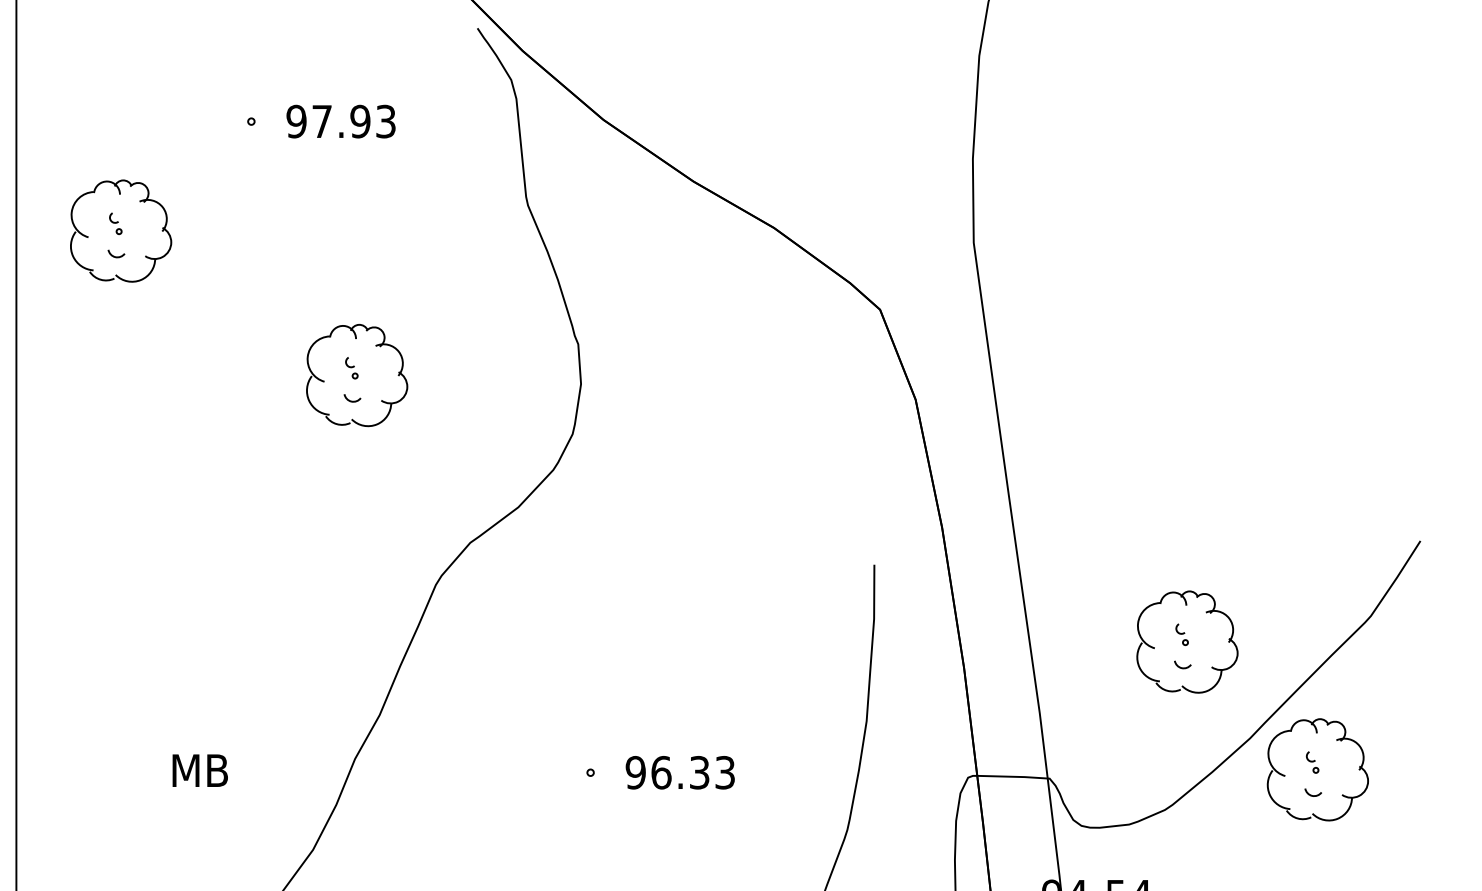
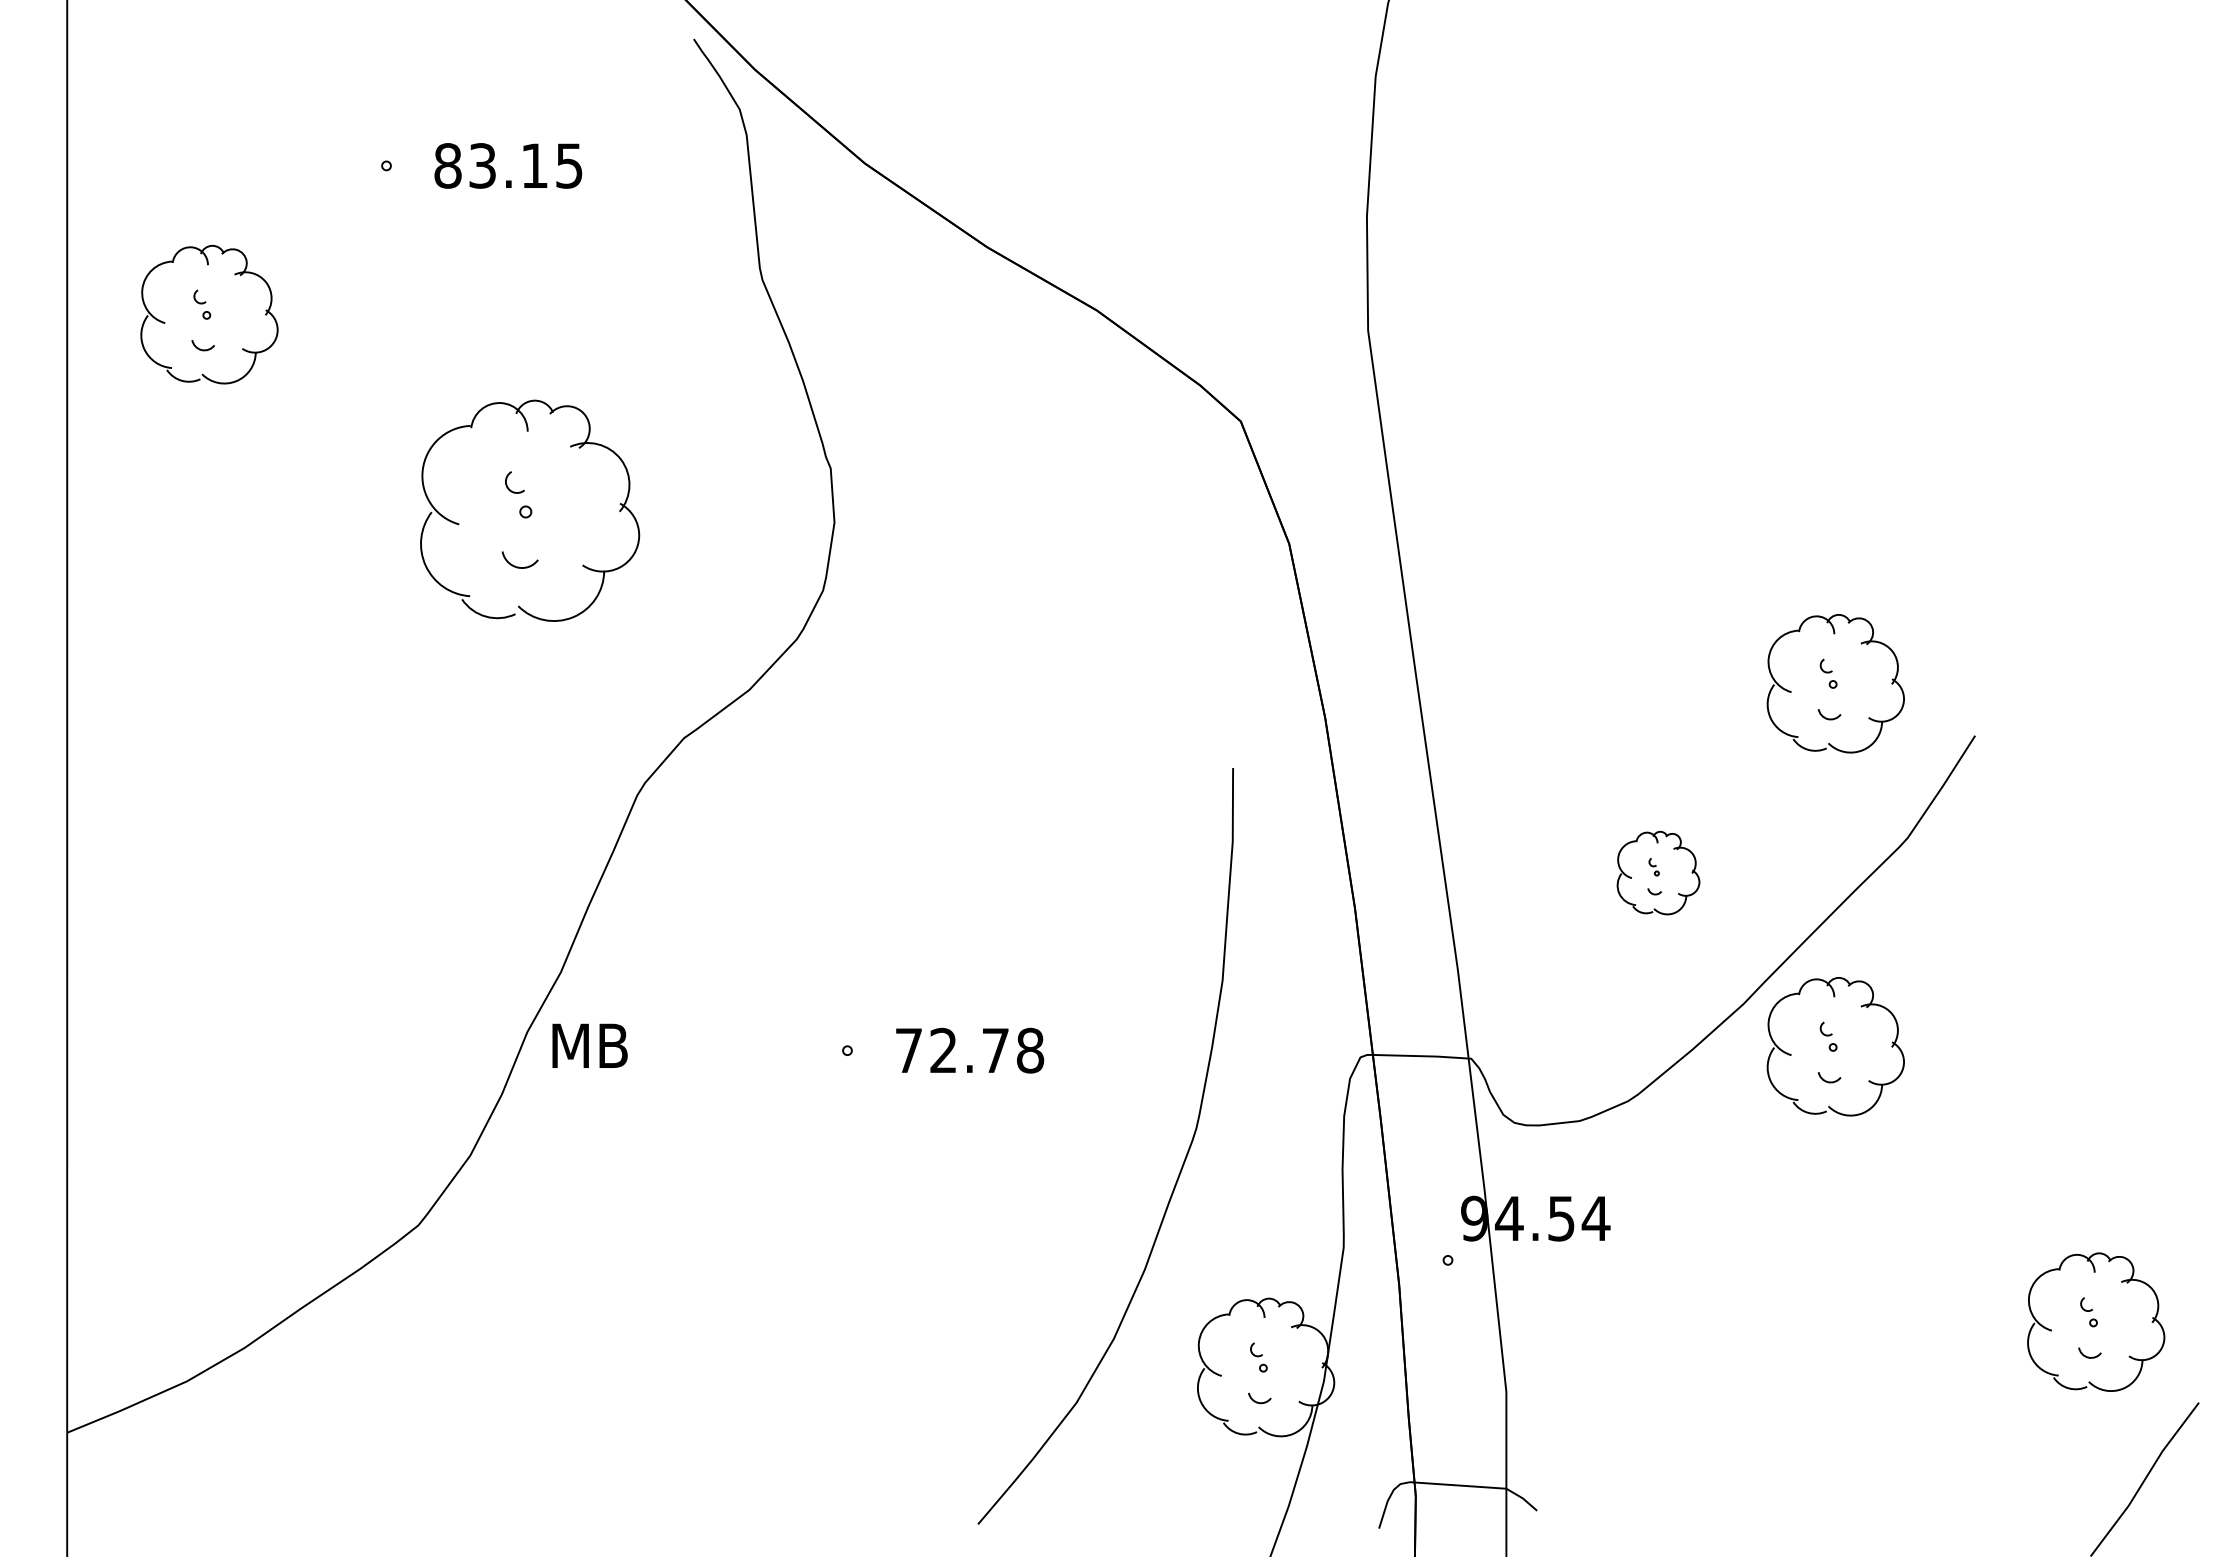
text: (341, 121) -> (508, 165), 97.93 -> 83.15
part: (357, 375) -> (530, 510), size x1.6
part: (1317, 502) -> (1835, 683), added
part: (1187, 641) -> (1658, 872), size x0.6
text: (199, 770) -> (589, 1045), moved
text: (680, 772) -> (969, 1050), 96.33 -> 72.78

